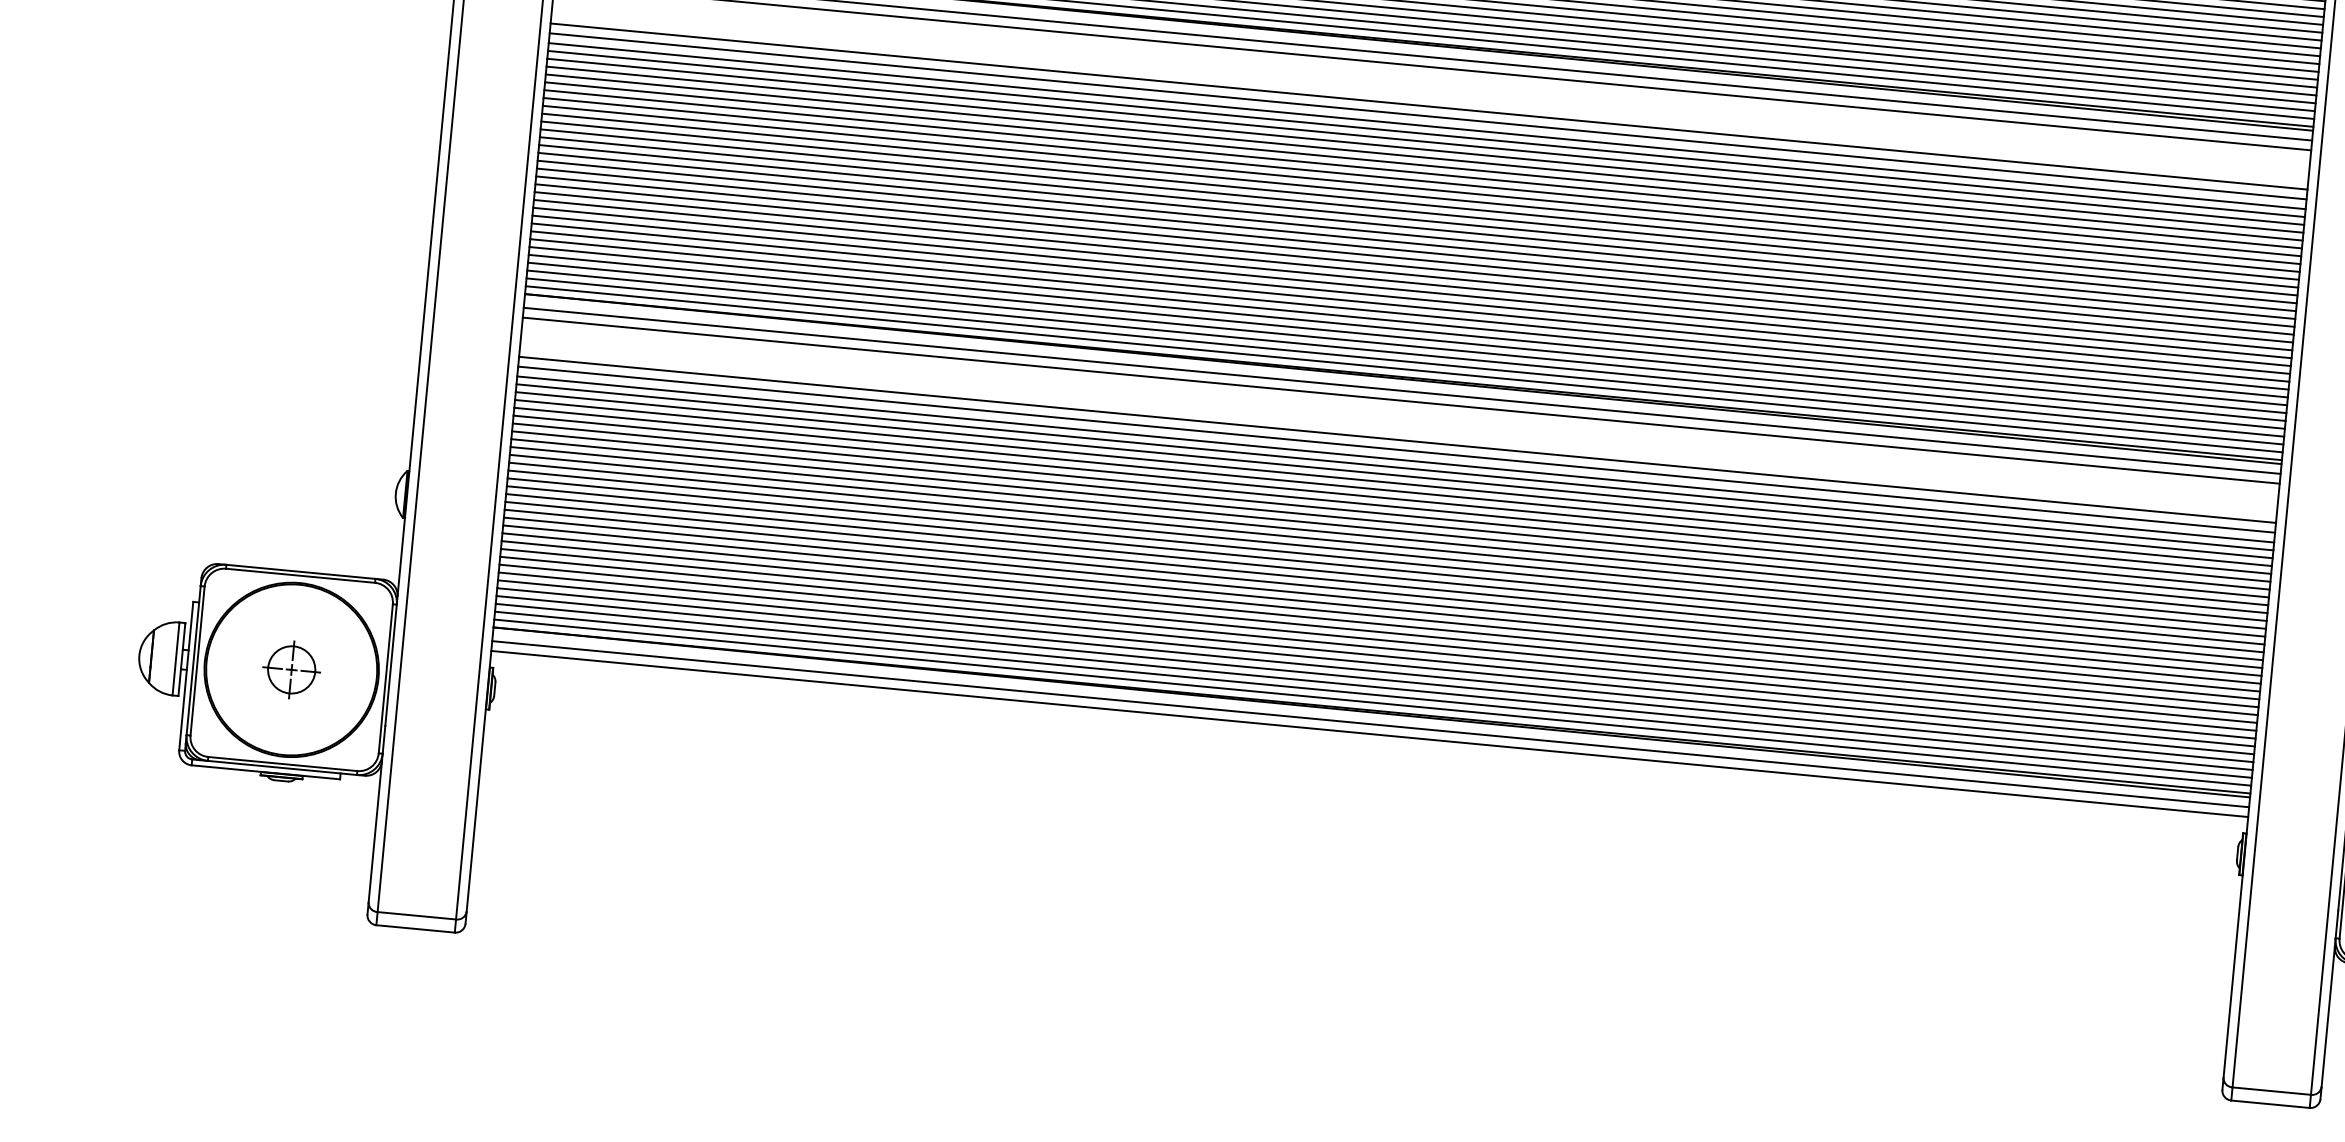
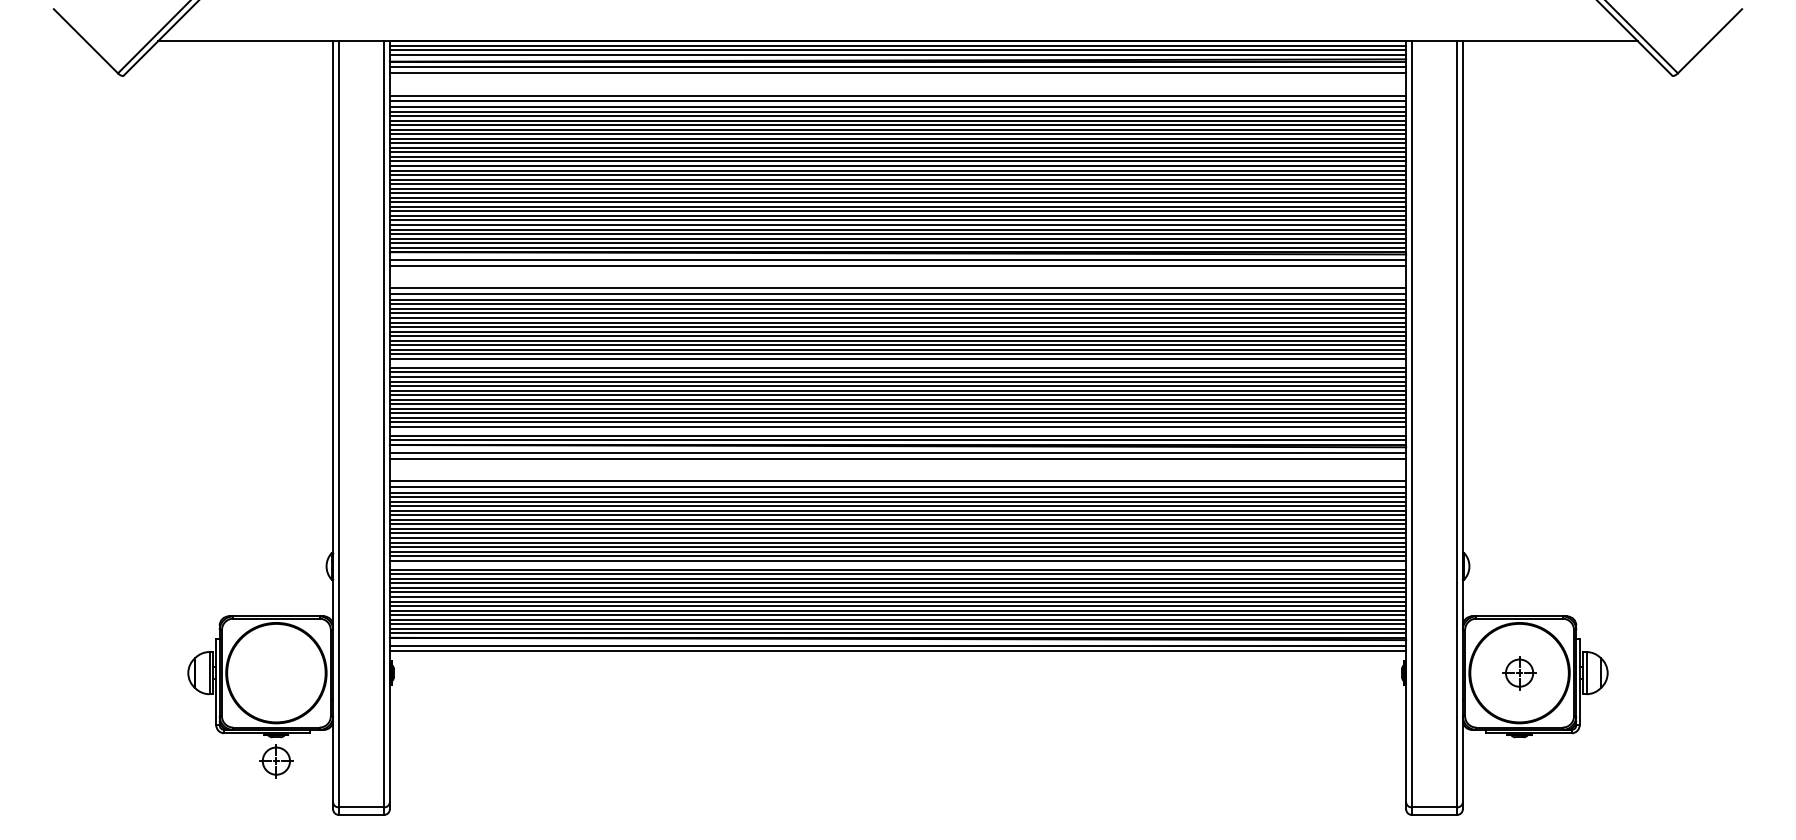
line: (1415, 236) -> (897, 363), removed
line: (1404, 353) -> (897, 431), removed
line: (1382, 585) -> (897, 565), removed
part: (291, 670) -> (276, 761), moved

